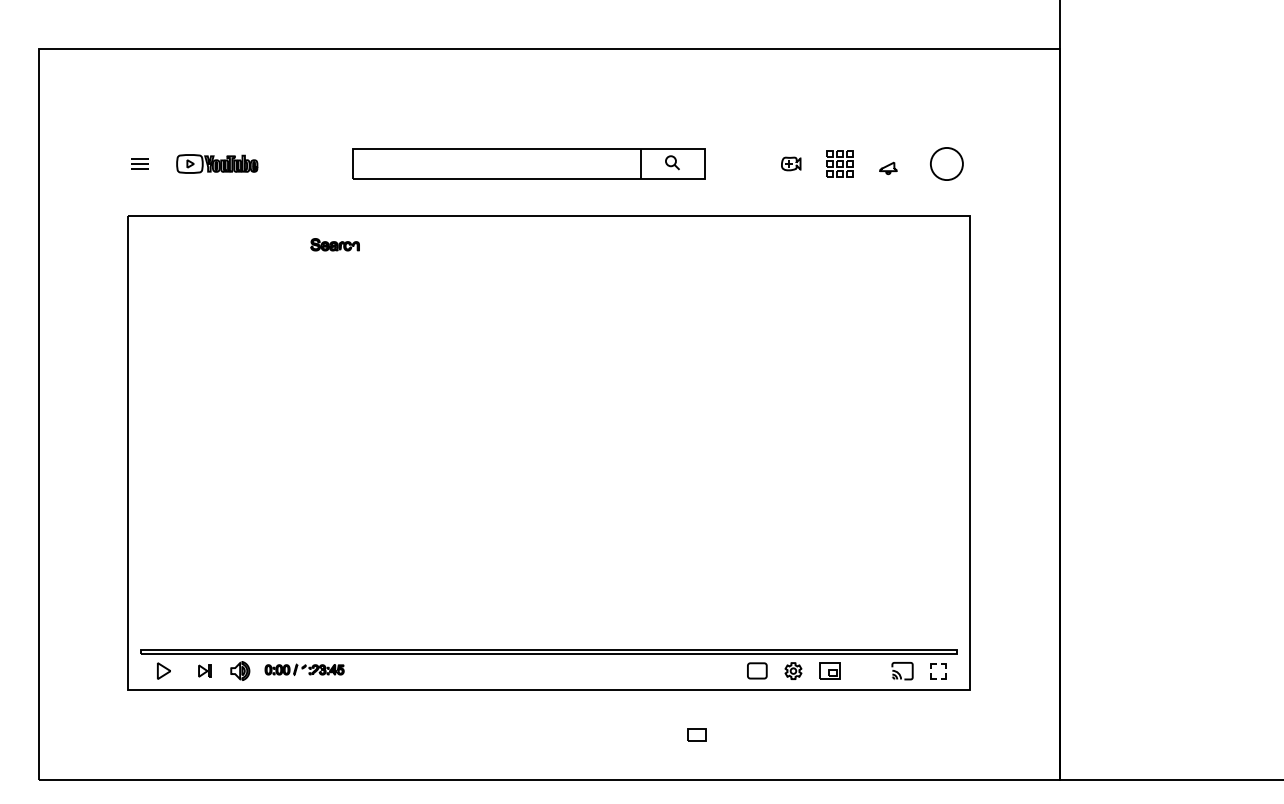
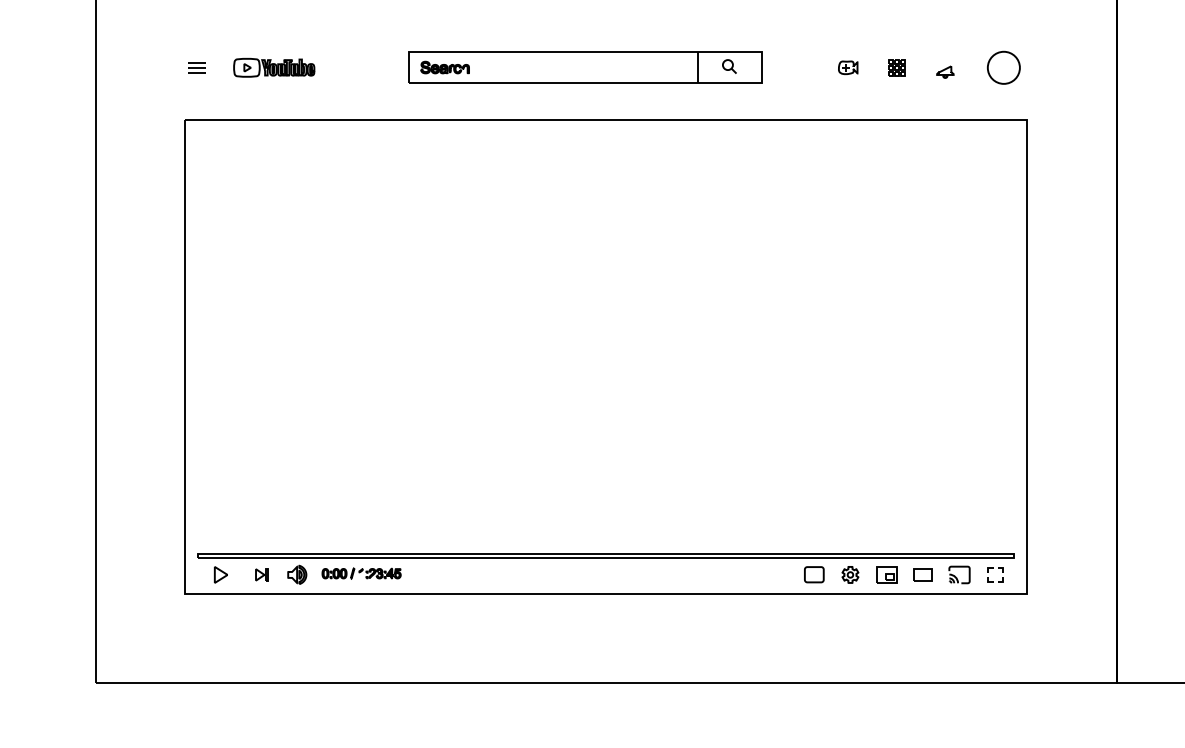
part: (839, 163) -> (896, 67), size x0.62
part: (334, 244) -> (444, 67), moved
part: (696, 734) -> (922, 574), moved

